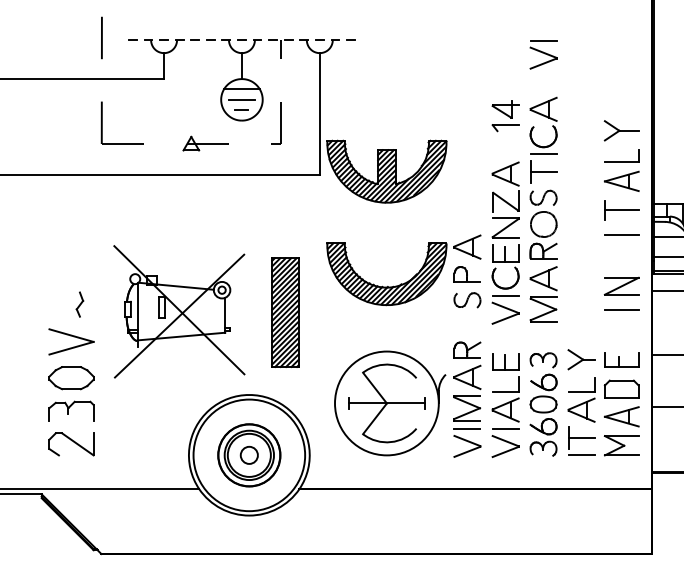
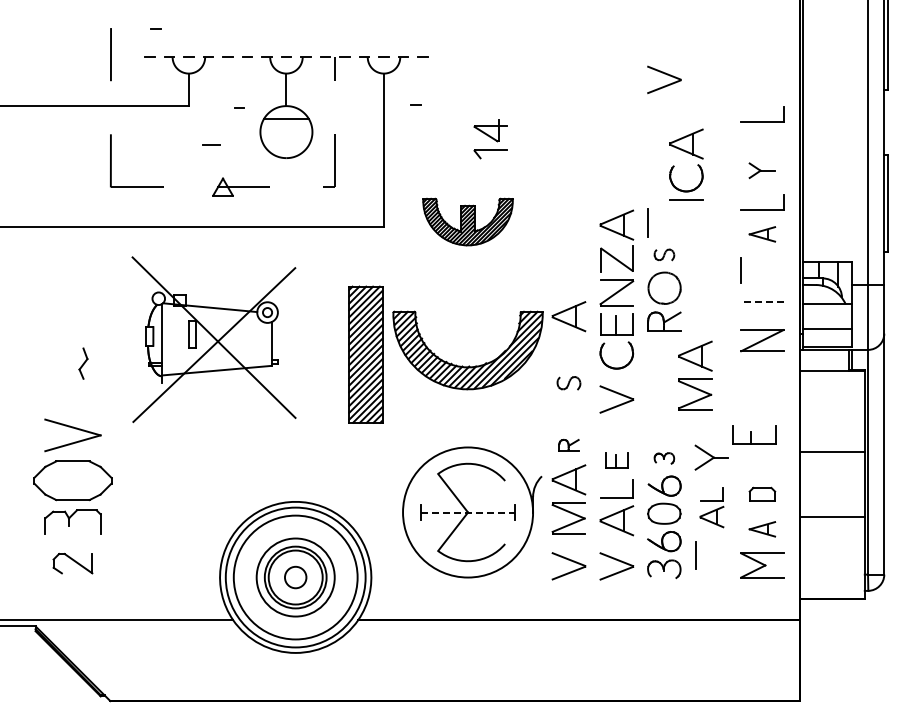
line: (137, 17) -> (155, 28), added
line: (543, 40) -> (664, 57), removed
line: (344, 77) -> (415, 104), added
line: (204, 80) -> (239, 107), added
part: (621, 91) -> (762, 121), added
line: (241, 100) -> (286, 132), removed
line: (241, 109) -> (211, 144), moved
part: (505, 116) -> (490, 139), moved
part: (546, 117) -> (690, 154), moved
part: (621, 130) -> (762, 170), size x0.6
part: (386, 171) -> (467, 221), size x0.6
line: (543, 171) -> (664, 222), removed
part: (621, 181) -> (762, 234), size x0.6
part: (543, 197) -> (664, 254), size x0.6
line: (621, 210) -> (762, 270), removed
line: (621, 235) -> (761, 301), solid -> dashed
part: (467, 274) -> (568, 350), removed
part: (621, 286) -> (762, 340), moved
part: (543, 294) -> (695, 375), moved
line: (505, 295) -> (616, 377), removed
part: (467, 300) -> (568, 383), size x0.7
part: (79, 304) -> (83, 363), moved
line: (621, 310) -> (762, 395), removed
part: (178, 311) -> (213, 339), moved
part: (285, 312) -> (365, 354), moved
part: (467, 349) -> (568, 445), size x0.6
part: (621, 359) -> (754, 434), moved
part: (543, 360) -> (664, 458), size x0.6
part: (505, 361) -> (616, 460), size x0.7
part: (71, 377) -> (72, 480), size x1.4
part: (621, 388) -> (762, 493), size x0.6
part: (581, 399) -> (711, 507), size x0.7
line: (387, 403) -> (468, 512), solid -> dashed
part: (621, 417) -> (762, 529), size x0.6
line: (467, 429) -> (568, 544), removed
line: (505, 429) -> (616, 544), removed
line: (581, 437) -> (711, 555), removed
part: (71, 444) -> (72, 563), size x0.7
circle: (249, 455) -> (295, 577), size x1.6
line: (581, 455) -> (711, 577), removed

